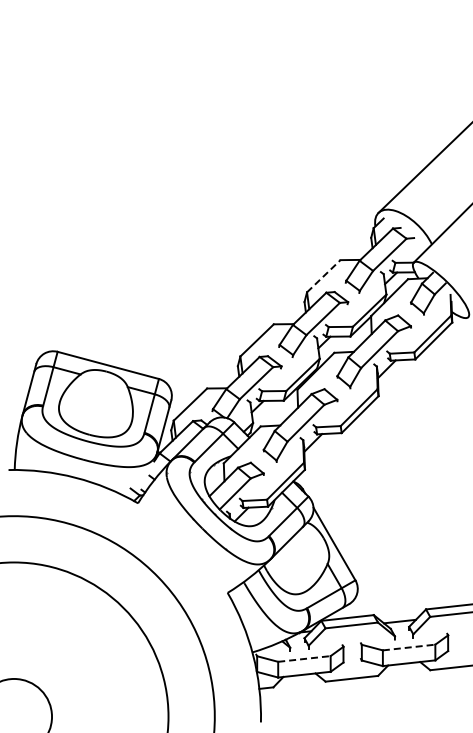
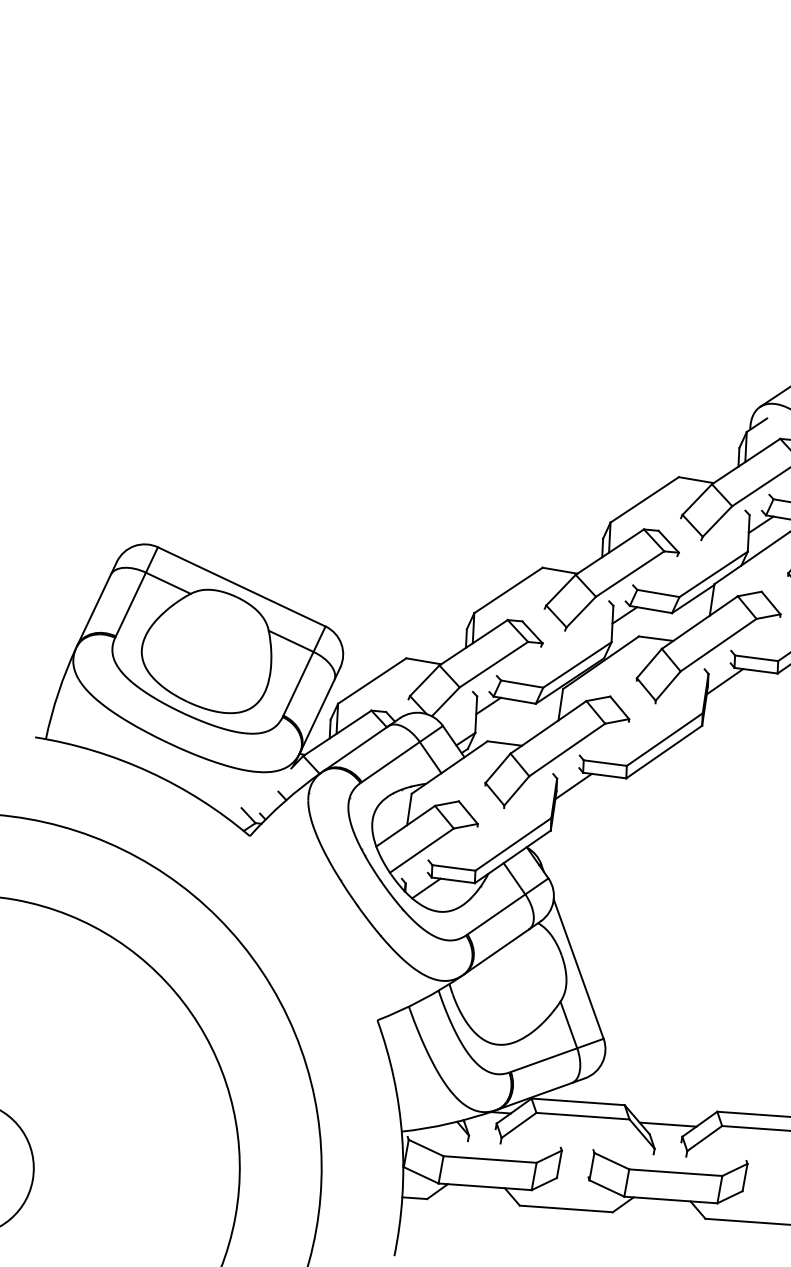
line: (324, 275) -> (646, 498), dashed -> solid
line: (409, 647) -> (676, 1172), dashed -> solid
line: (304, 658) -> (490, 1158), dashed -> solid

